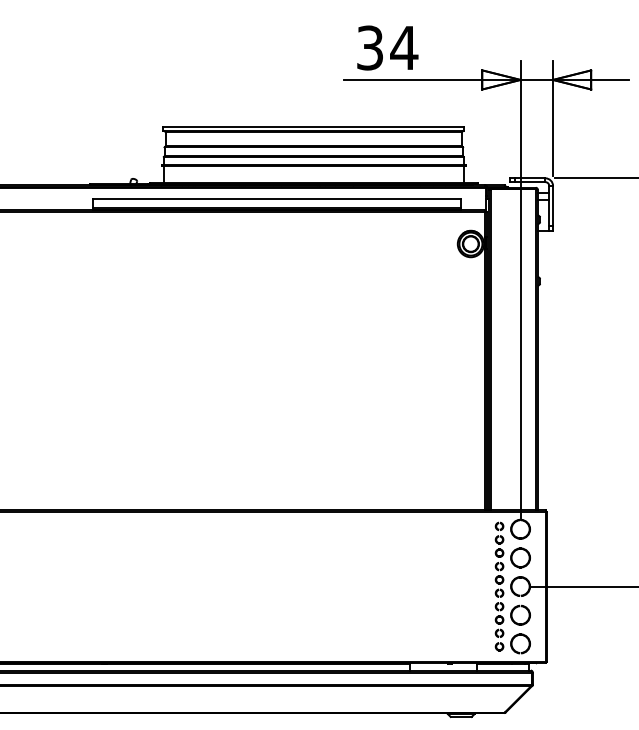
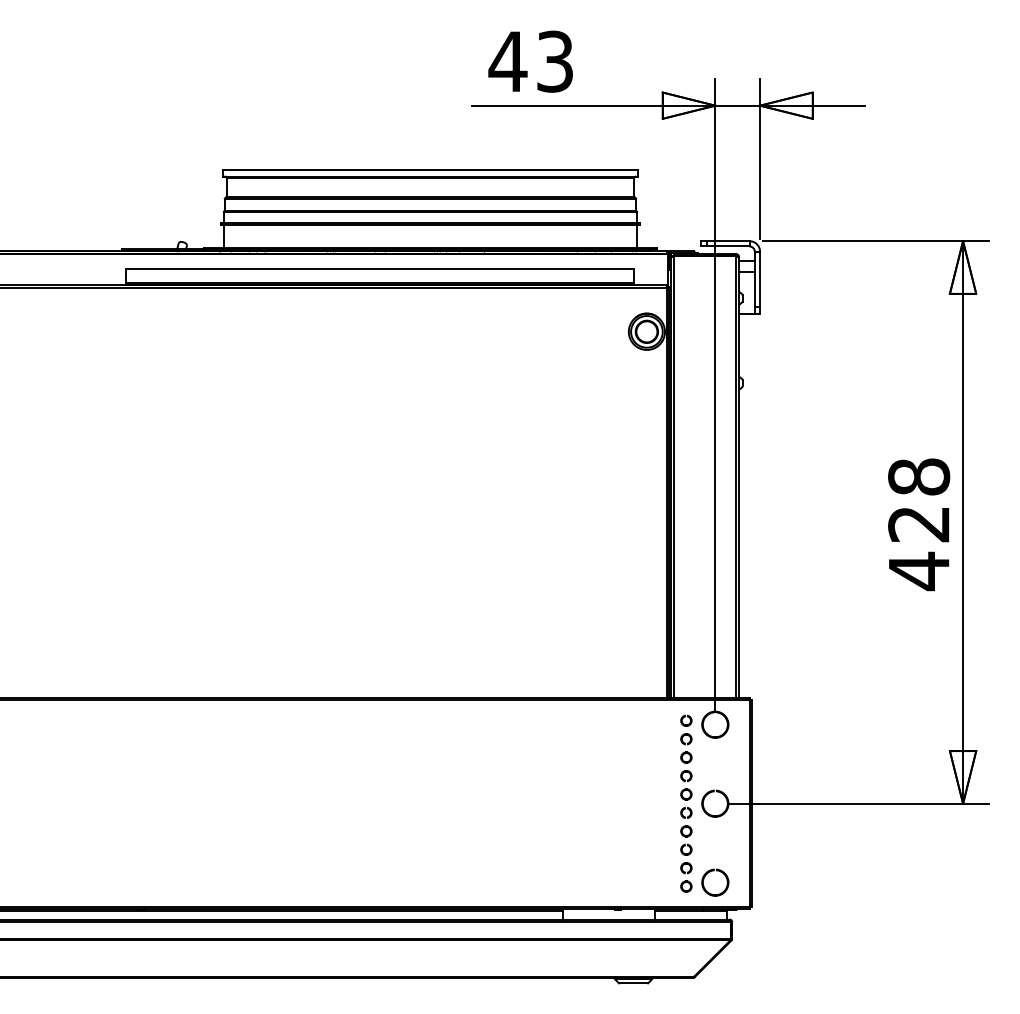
text: (387, 47) -> (531, 61), 34 -> 43
part: (528, 557) -> (726, 763), removed
part: (528, 614) -> (726, 842), removed

